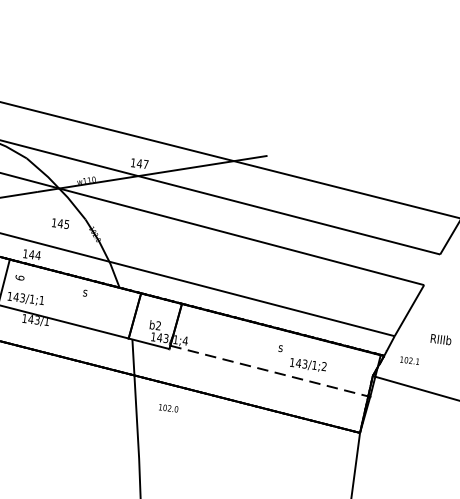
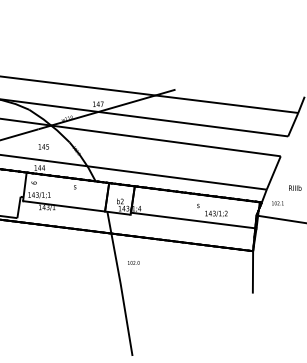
text: (60, 223) -> (43, 146), moved
line: (271, 371) -> (194, 220), dashed -> solid
text: (168, 407) -> (133, 262), moved

